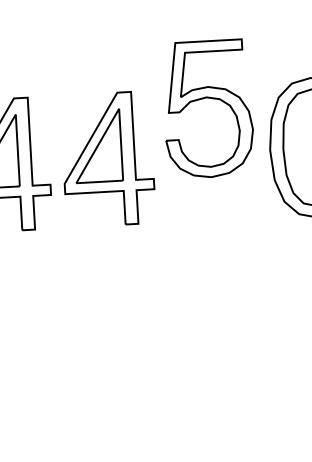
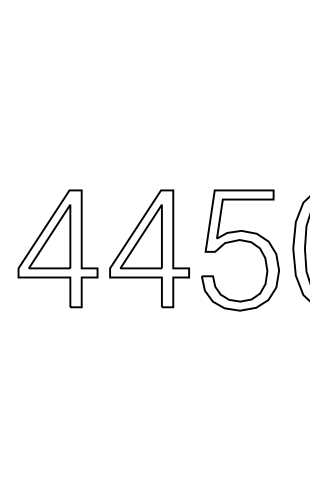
part: (208, 98) -> (241, 241), moved

